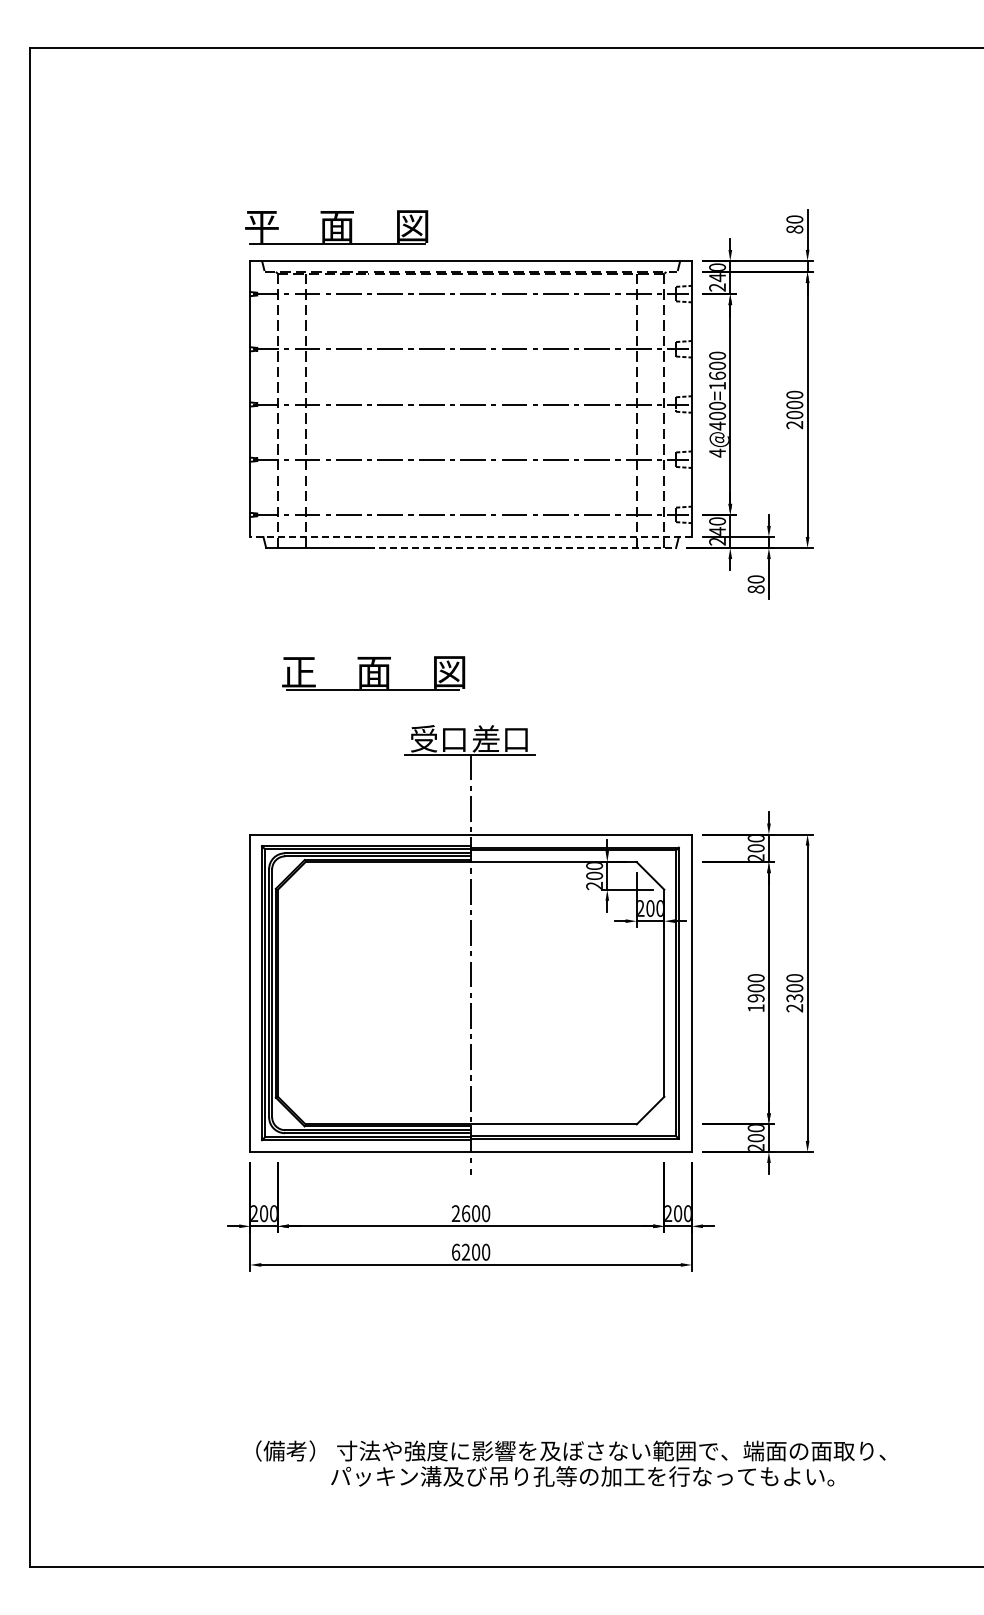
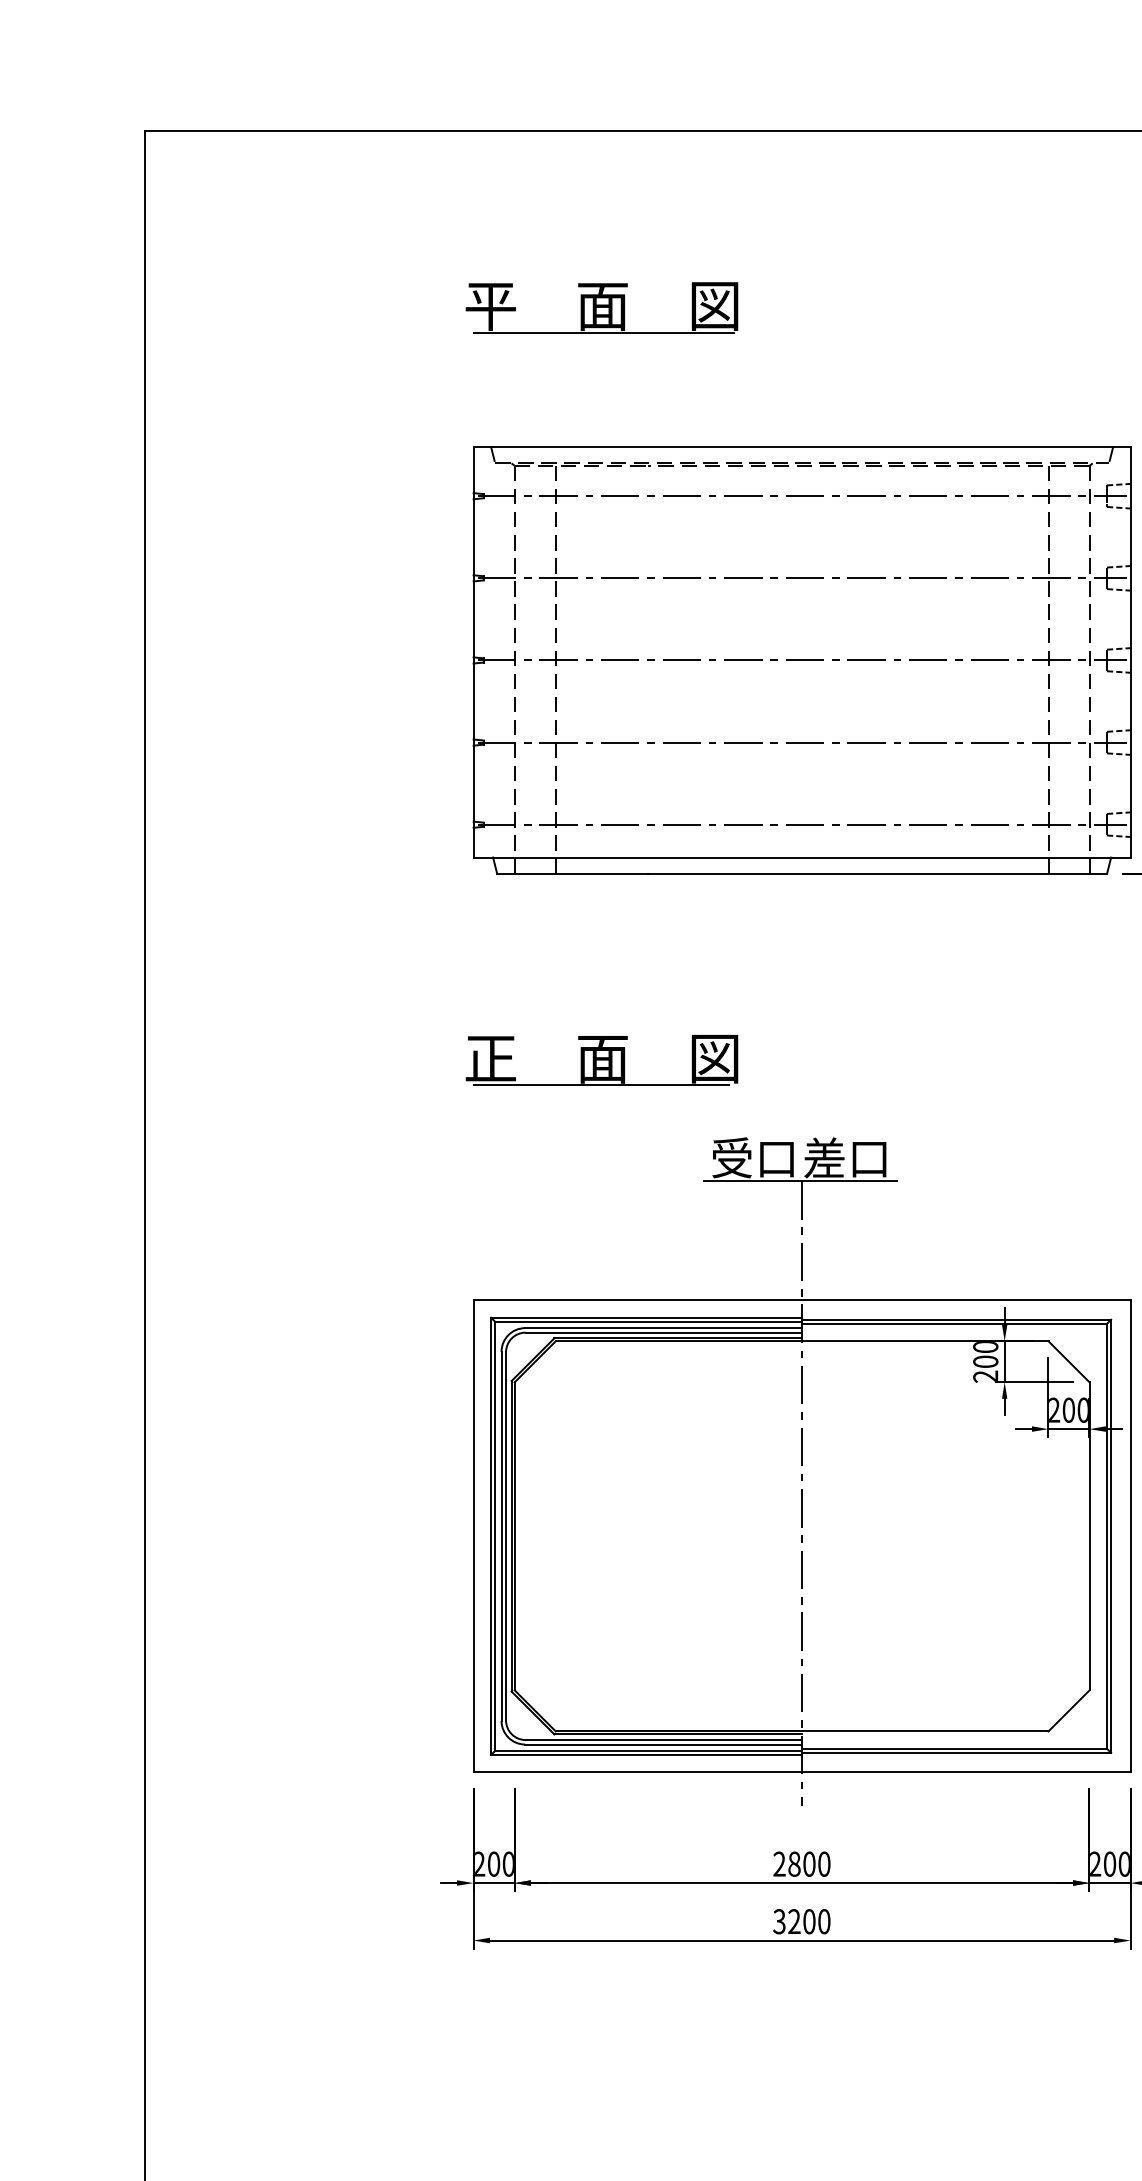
part: (336, 227) -> (601, 307), moved
line: (471, 537) -> (802, 858), dashed -> solid
line: (522, 548) -> (878, 874), dashed -> solid
part: (373, 673) -> (601, 1060), moved
text: (466, 1213) -> (795, 1863), 2600 -> 2800
text: (455, 1251) -> (778, 1920), 6200 -> 3200

